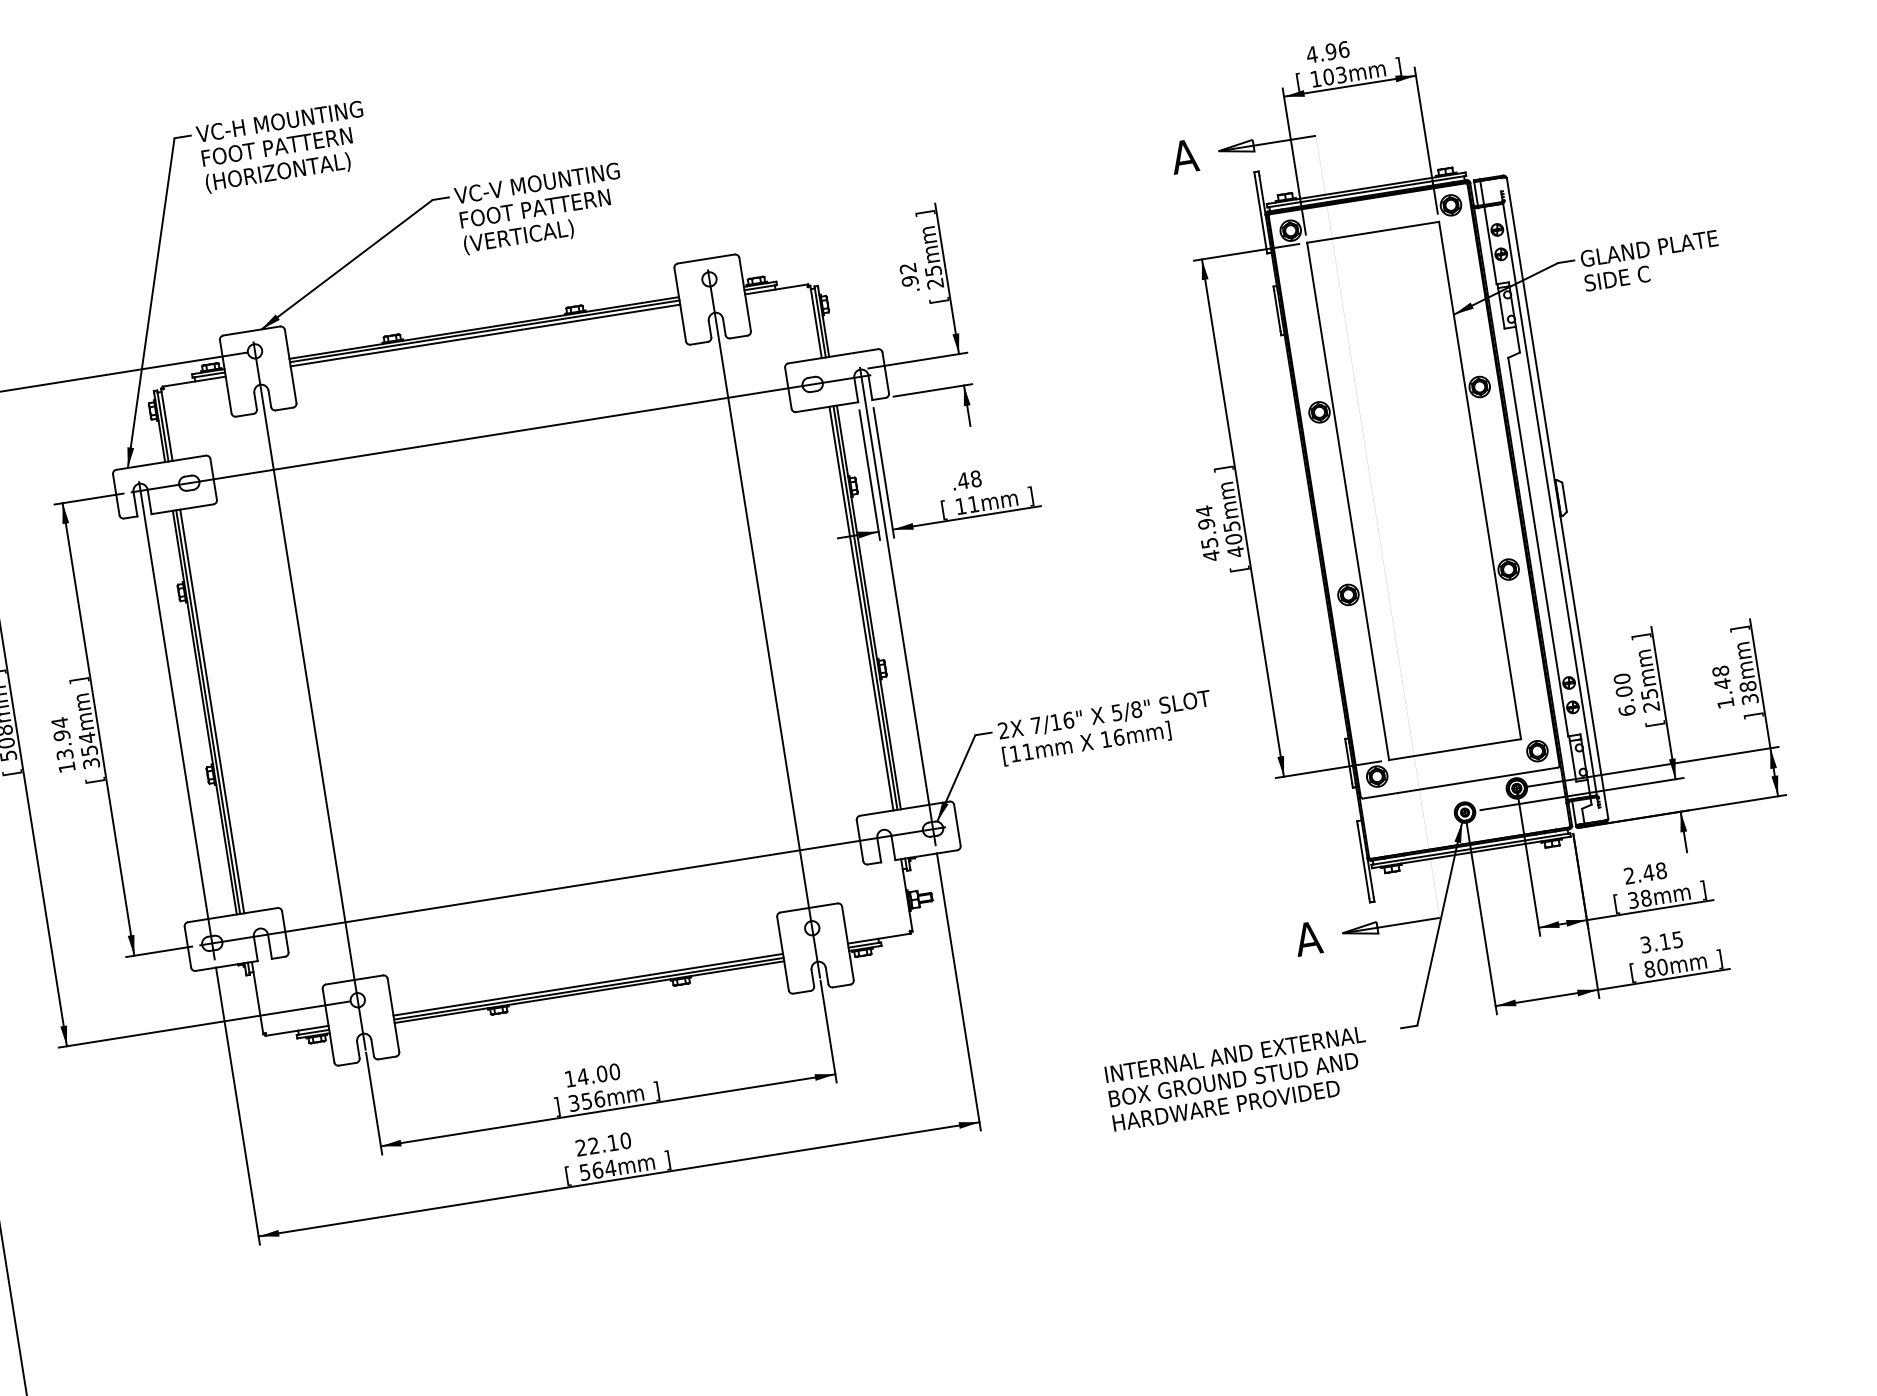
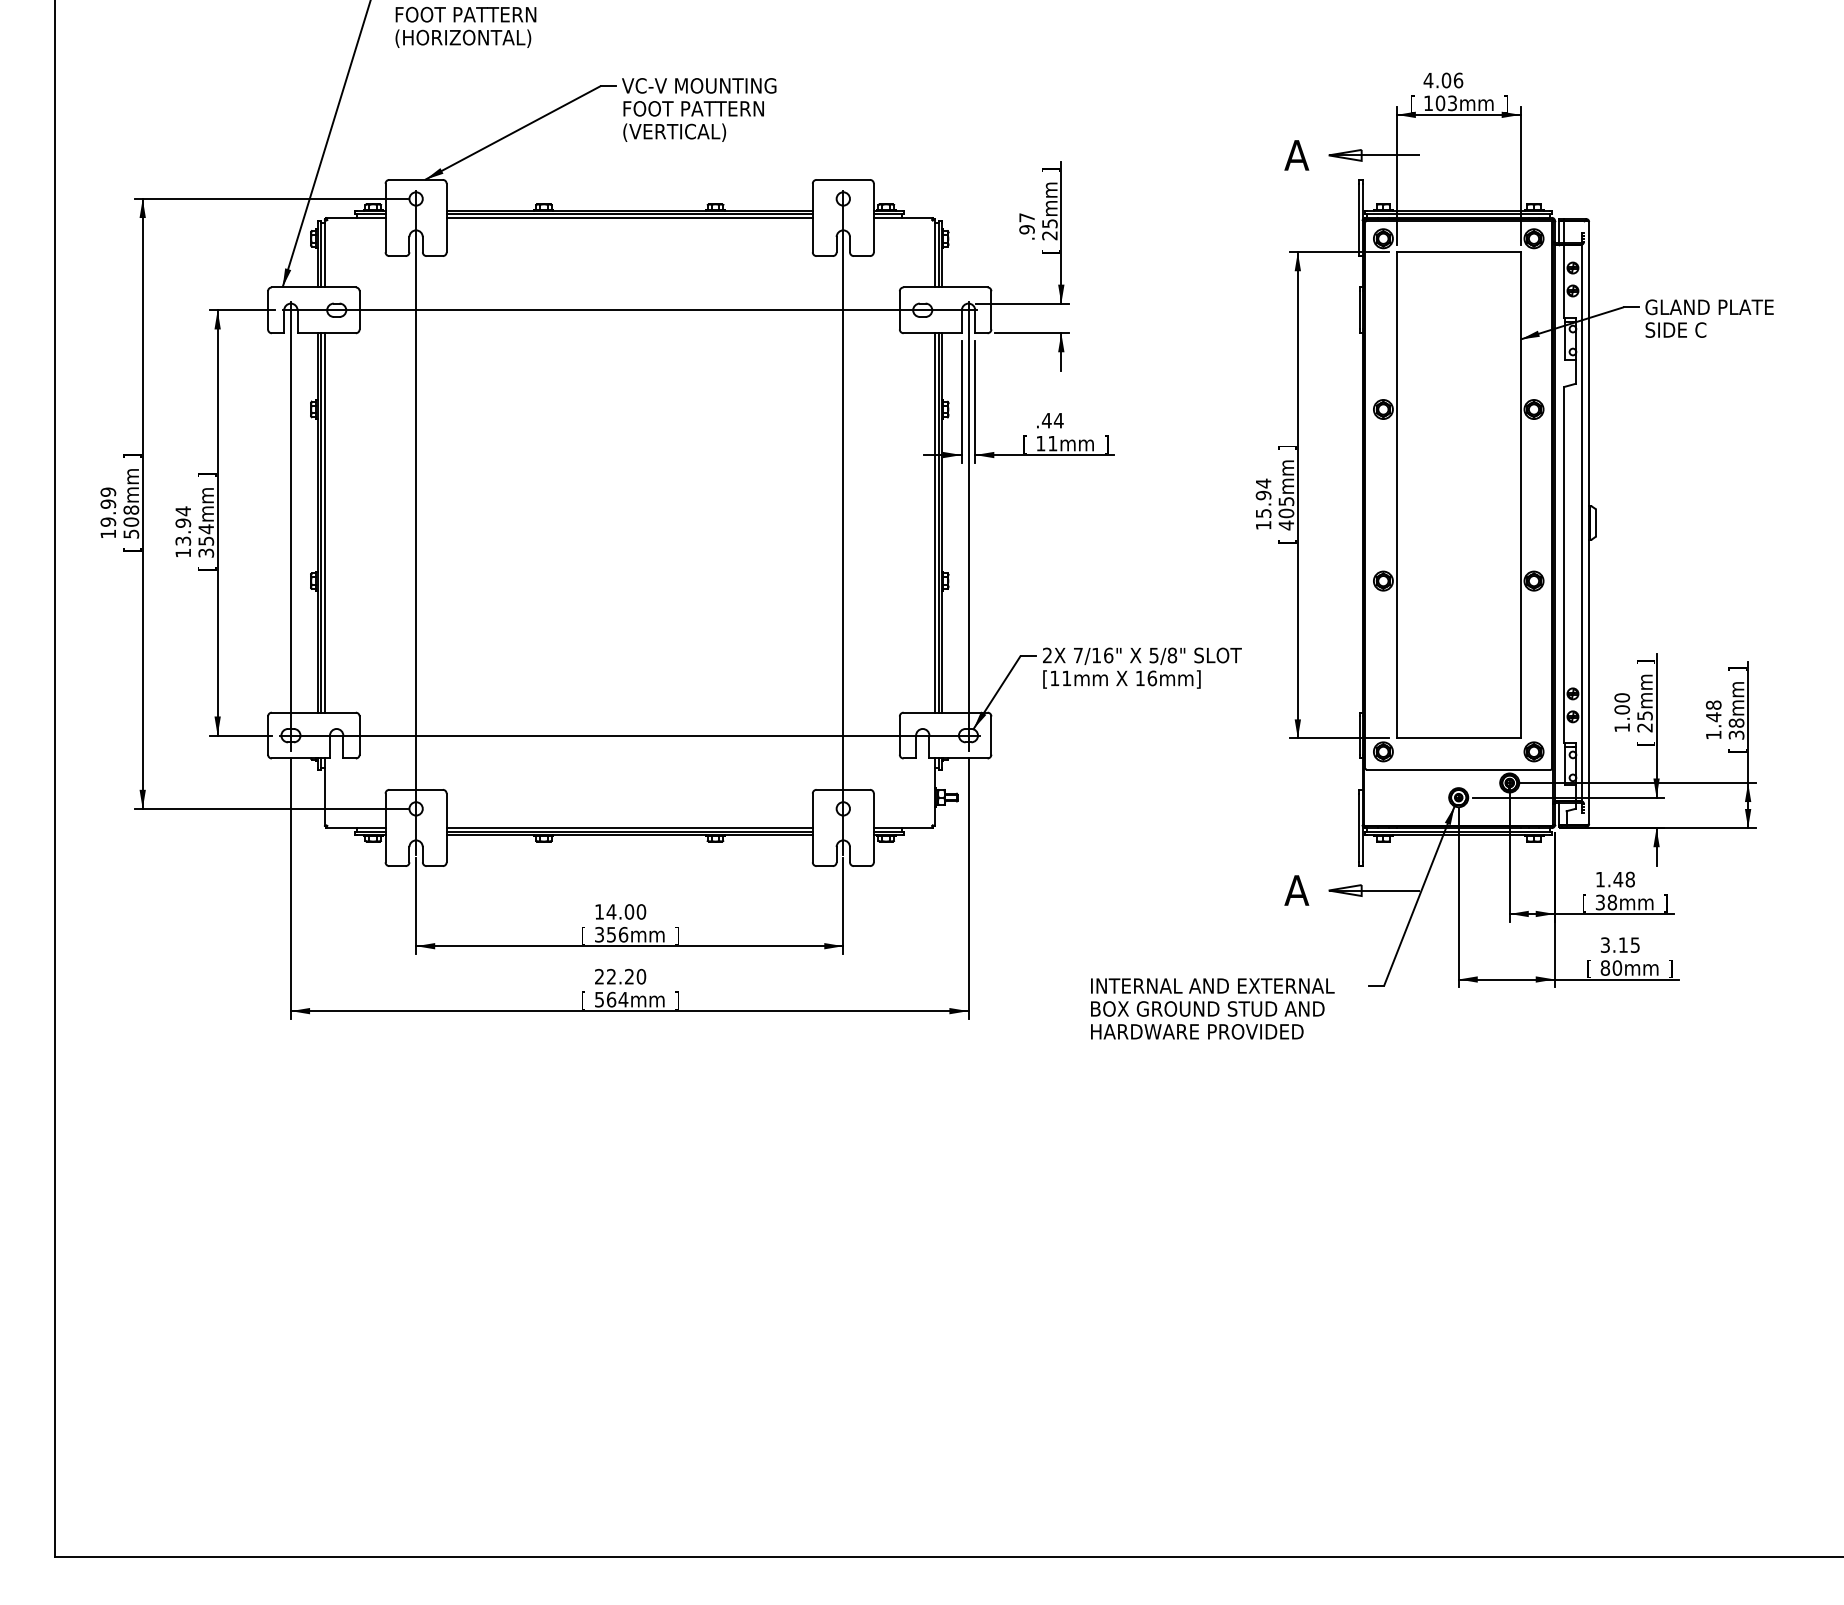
text: (1331, 51) -> (1446, 80), 4.96 -> 4.06
text: (907, 268) -> (1026, 217), .92 -> .97
text: (975, 478) -> (1058, 420), .48 -> .44
text: (1211, 555) -> (1263, 525), 45.94 -> 15.94
text: (1627, 710) -> (1622, 727), 6.00 -> 1.00
text: (1753, 715) -> (1737, 750), ] -> [
text: (1628, 875) -> (1599, 879), 2.48 -> 1.48
text: (557, 1106) -> (583, 935), ] -> [
text: (613, 1142) -> (629, 976), 22.10 -> 22.20

